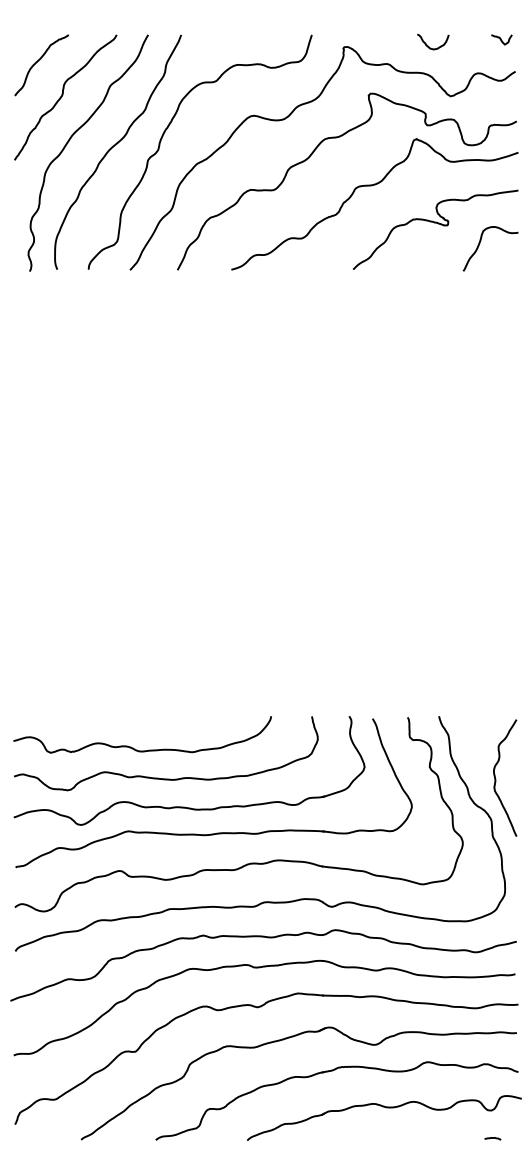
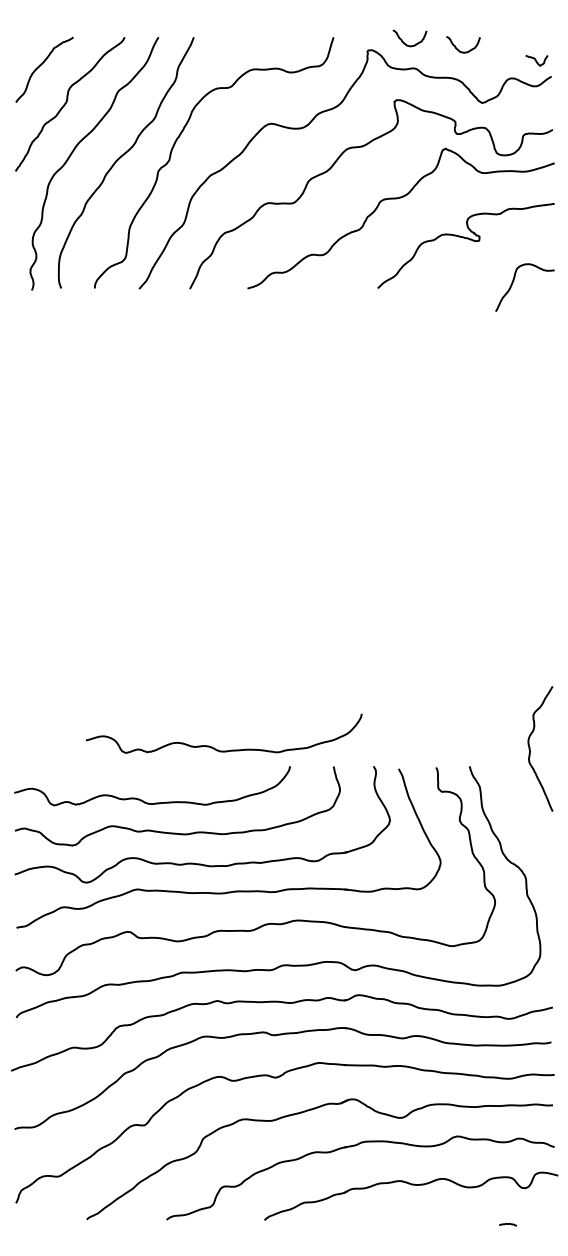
curve: (378, 39) -> (404, 42), added
curve: (501, 39) -> (536, 60), moved
curve: (480, 243) -> (514, 281), moved
curve: (200, 698) -> (214, 747), added
curve: (496, 778) -> (531, 749), moved
line: (492, 1138) -> (507, 1224), moved

